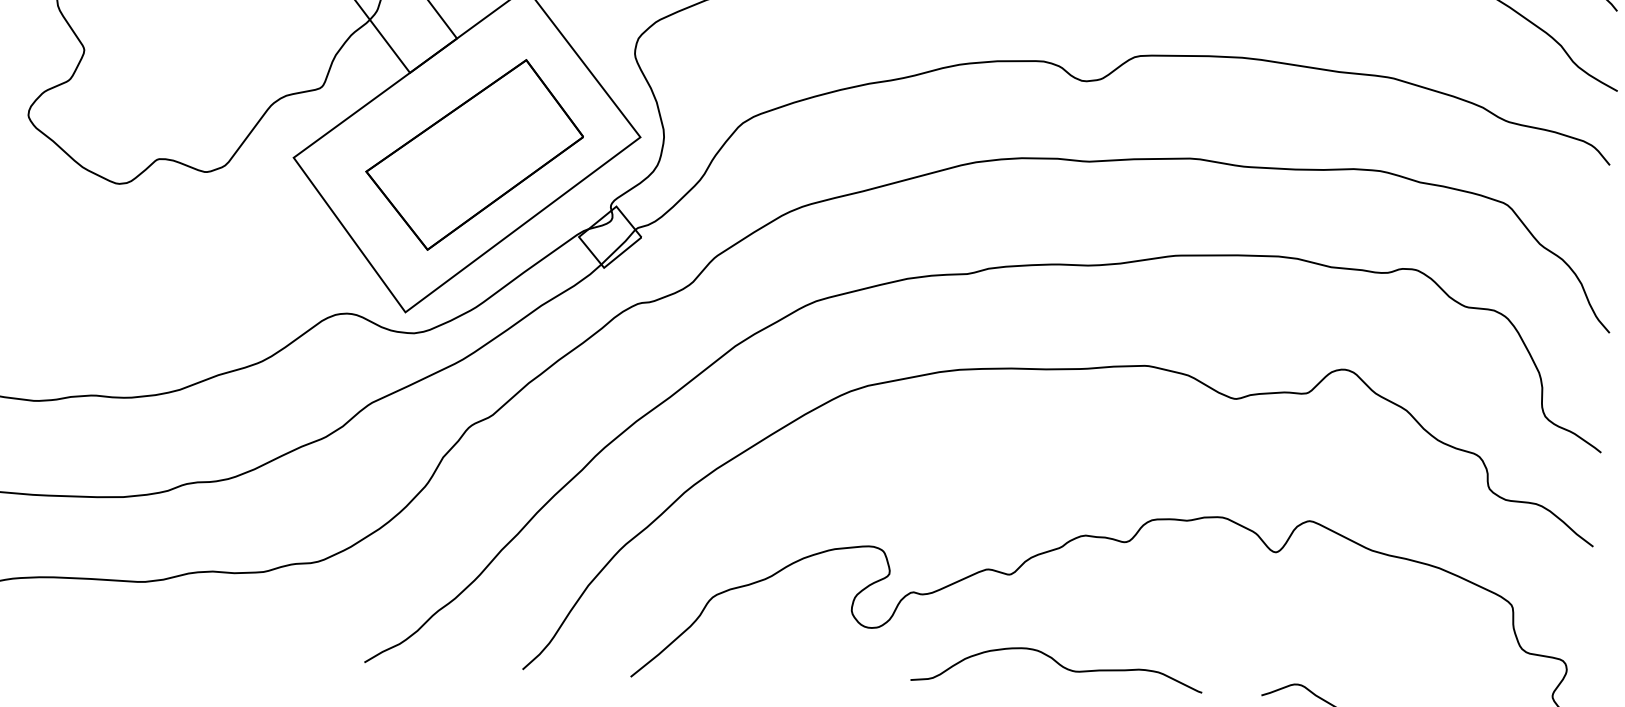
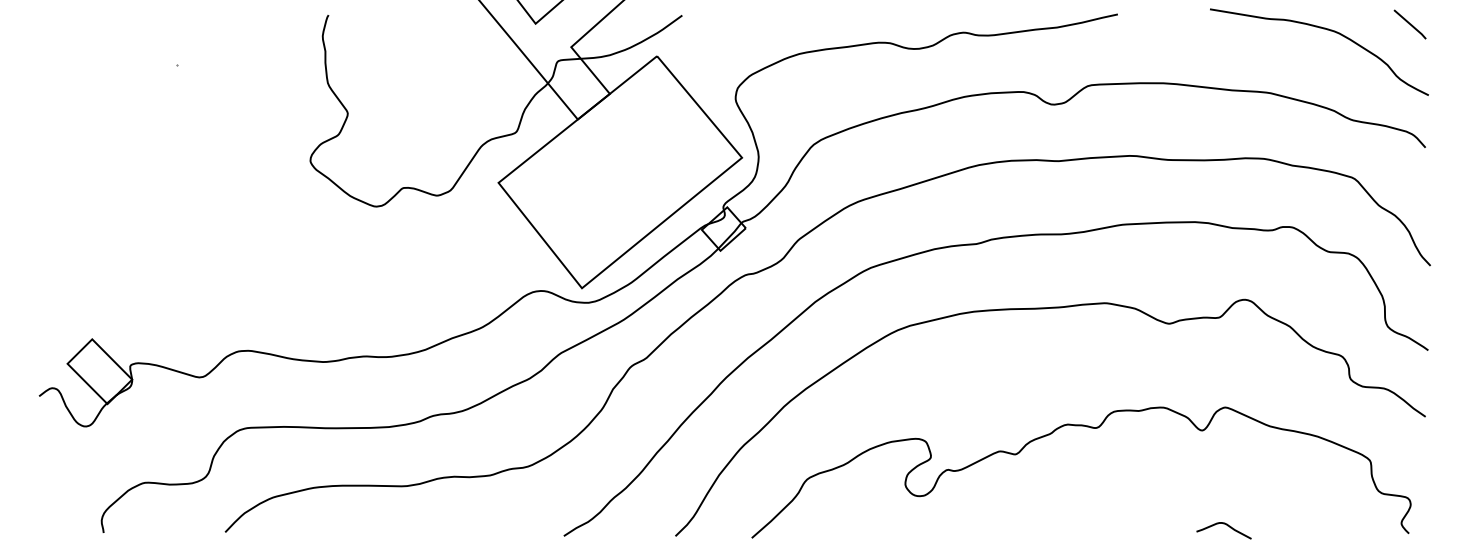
part: (474, 153) -> (625, 174), removed
curve: (1058, 664) -> (1052, 516), removed

